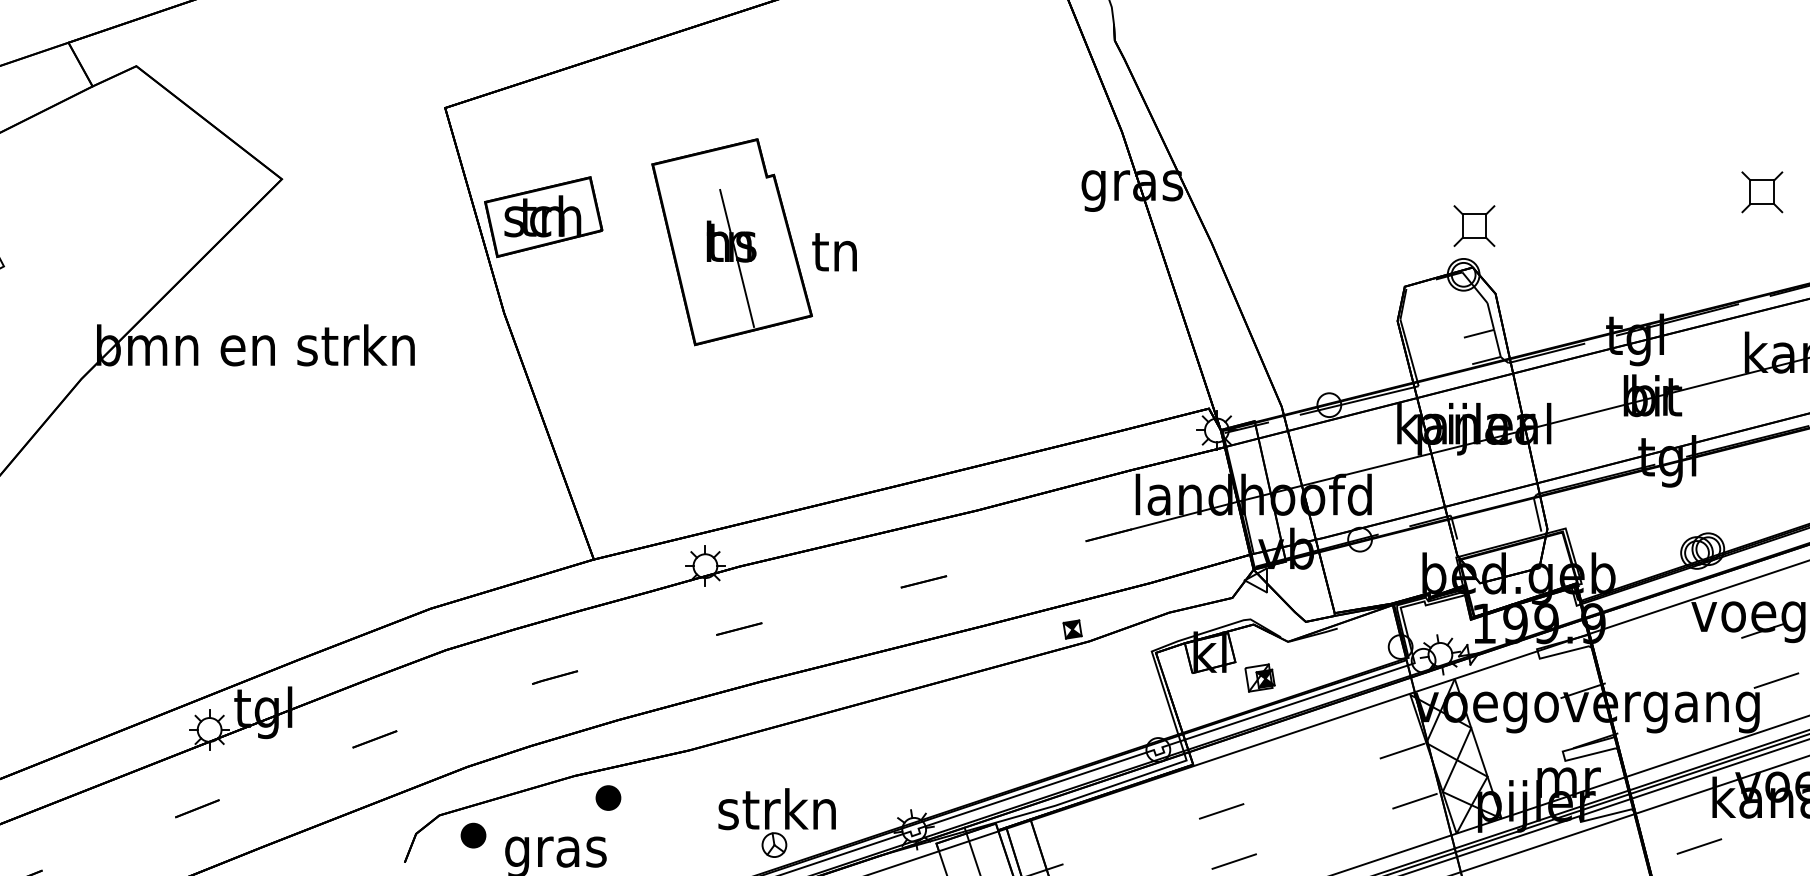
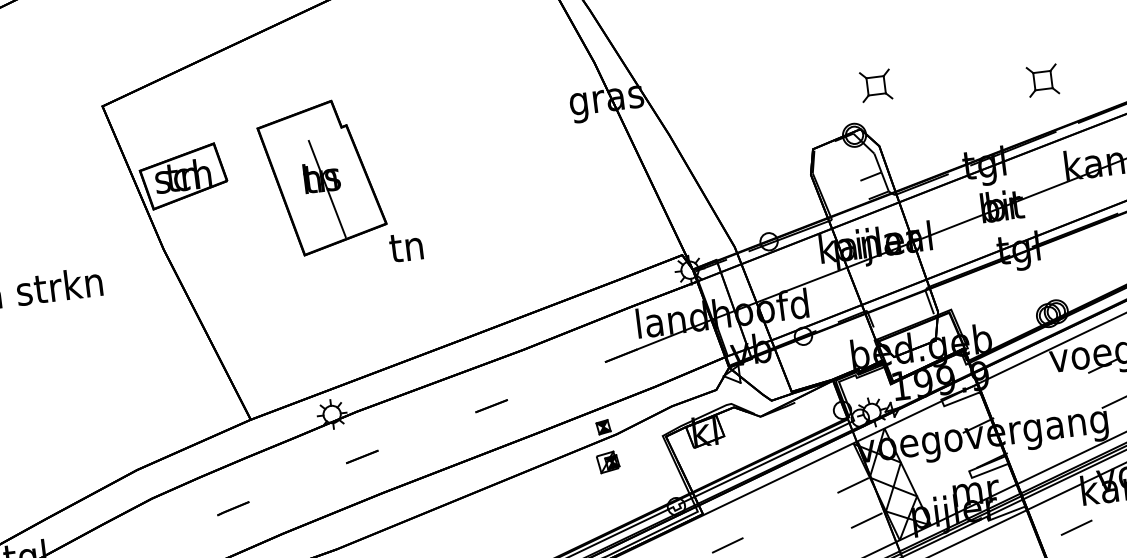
part: (1762, 192) -> (1043, 80), moved
part: (1474, 225) -> (876, 85), moved
text: (834, 252) -> (406, 247), moved
part: (1259, 677) -> (607, 461), moved

